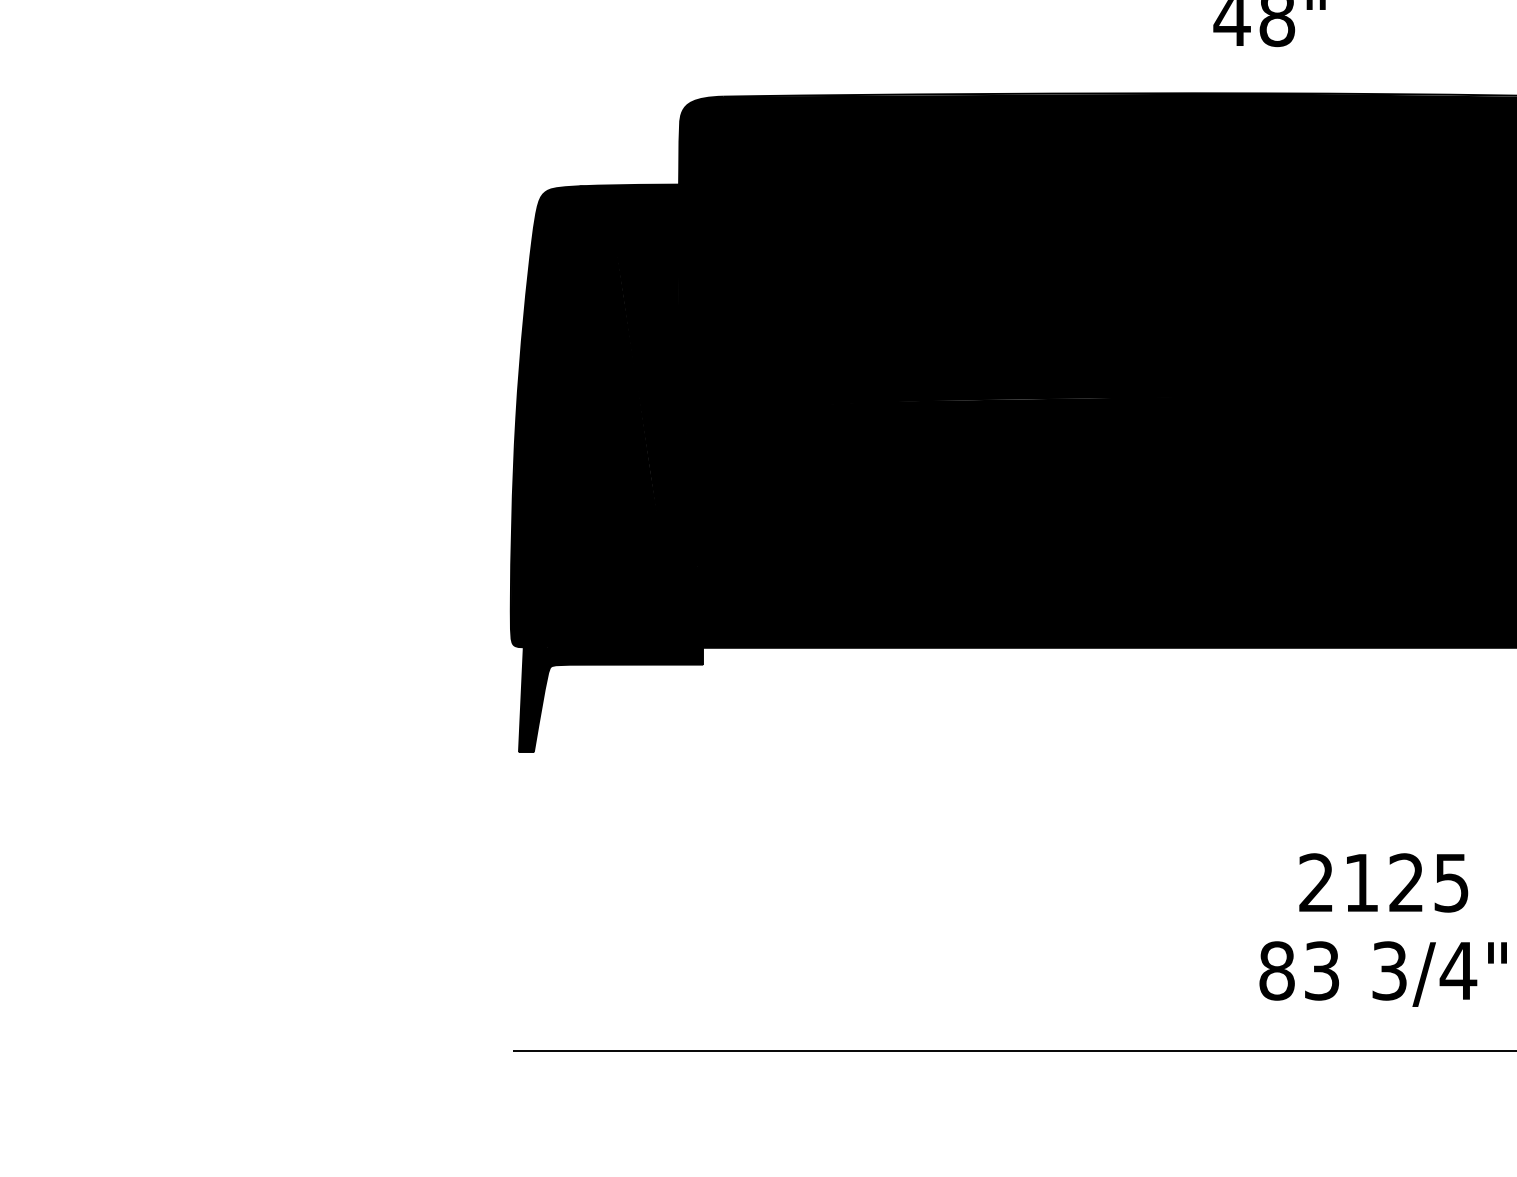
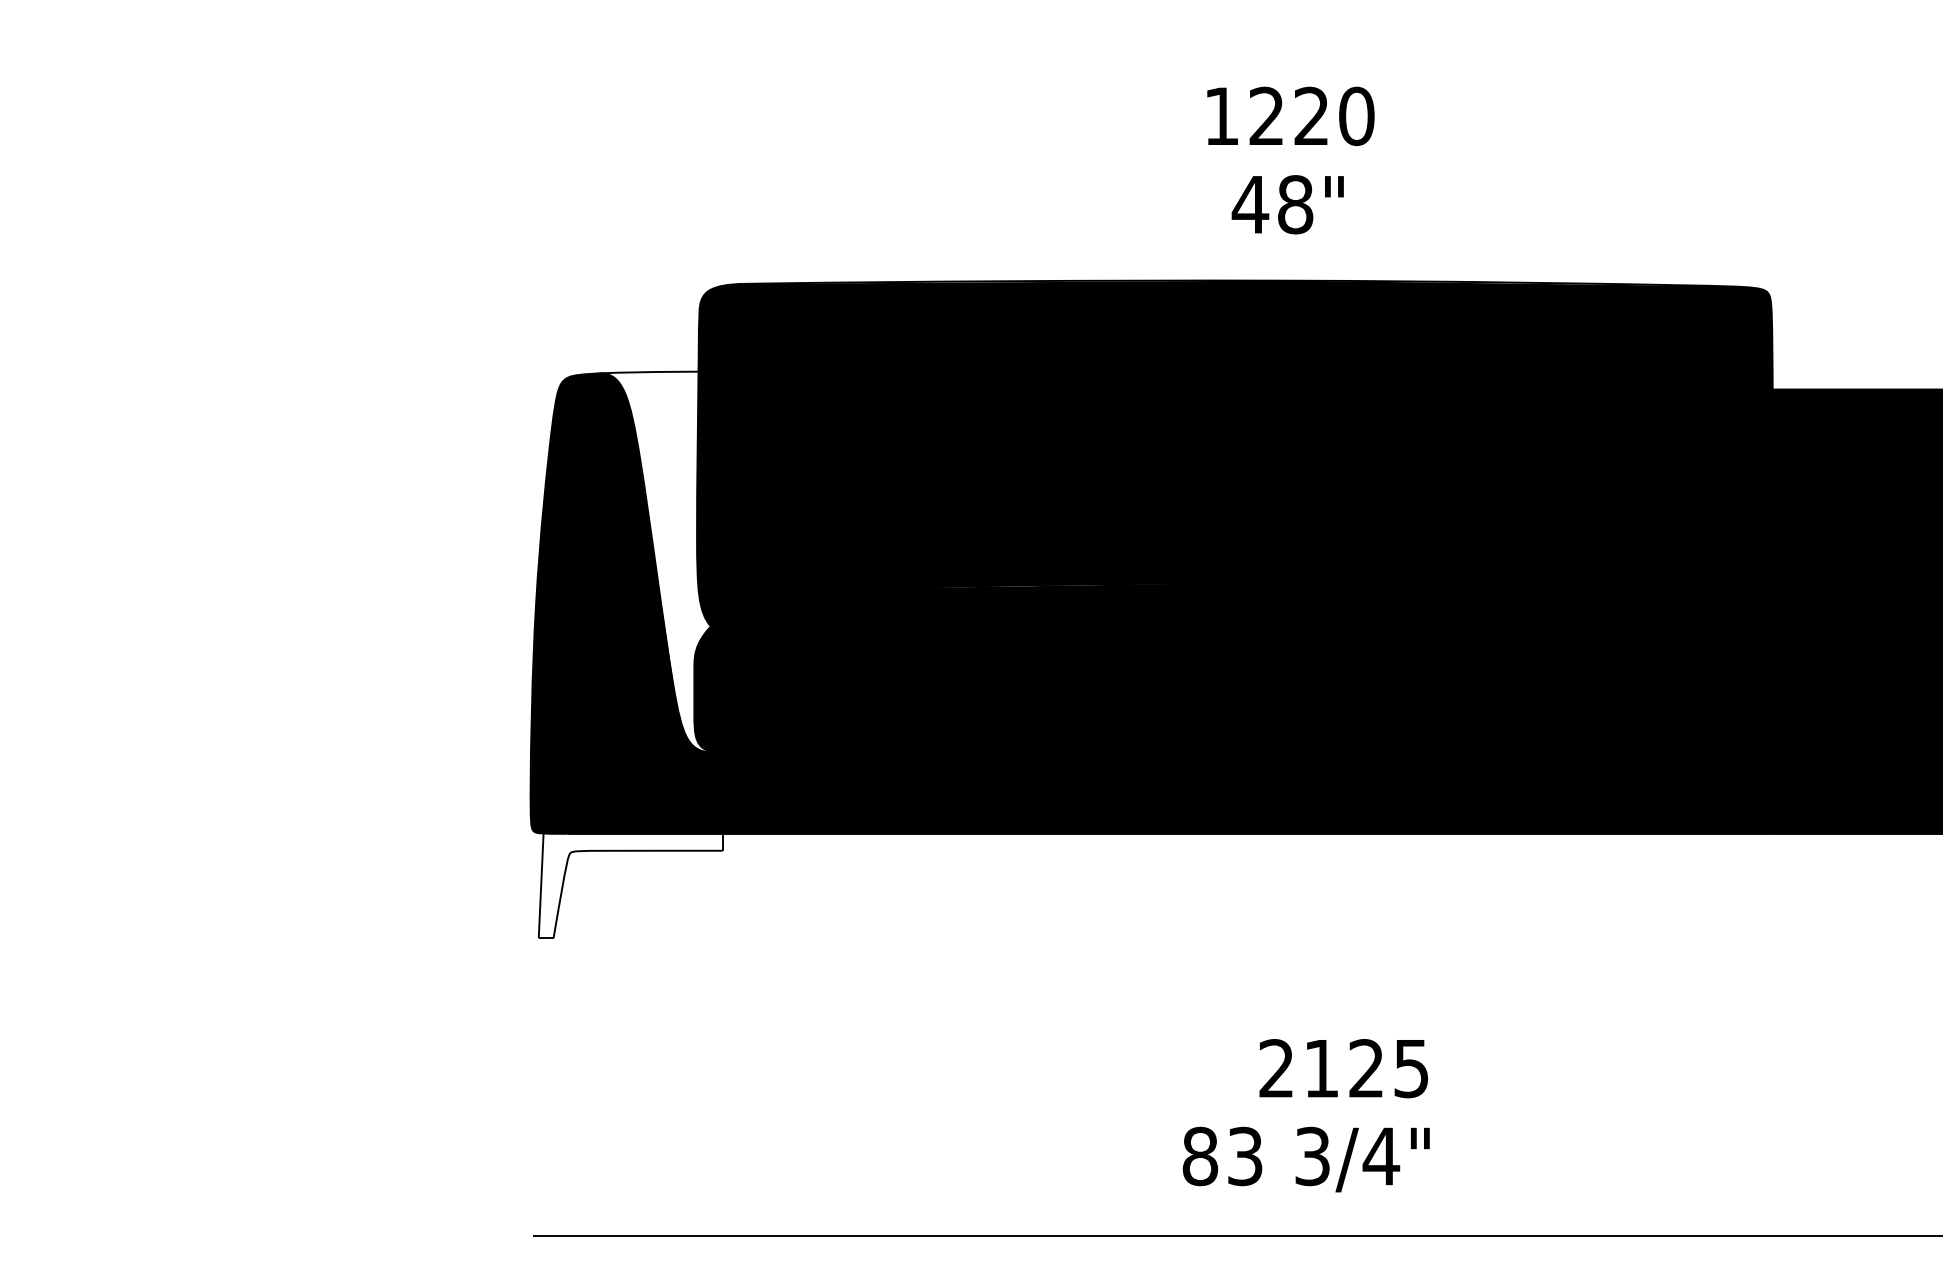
fill: (637, 374) -> (657, 561), removed
fill: (610, 699) -> (630, 885), removed
text: (1383, 882) -> (1343, 1068), moved
text: (1382, 973) -> (1305, 1159), moved

